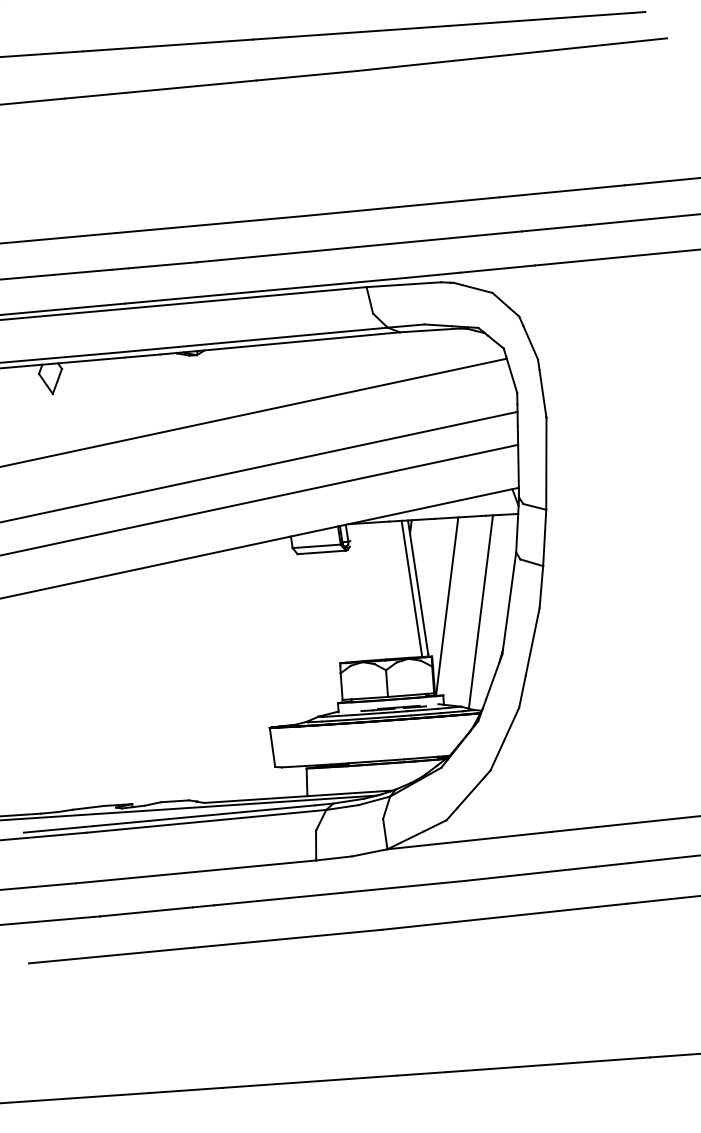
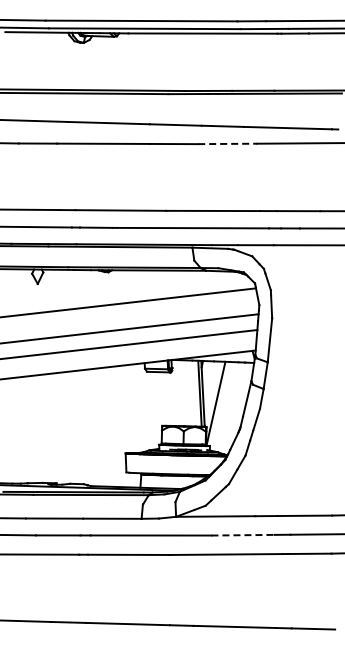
line: (418, 63) -> (227, 143), solid -> dashed
line: (480, 611) -> (231, 407), removed
line: (531, 874) -> (243, 535), solid -> dashed

